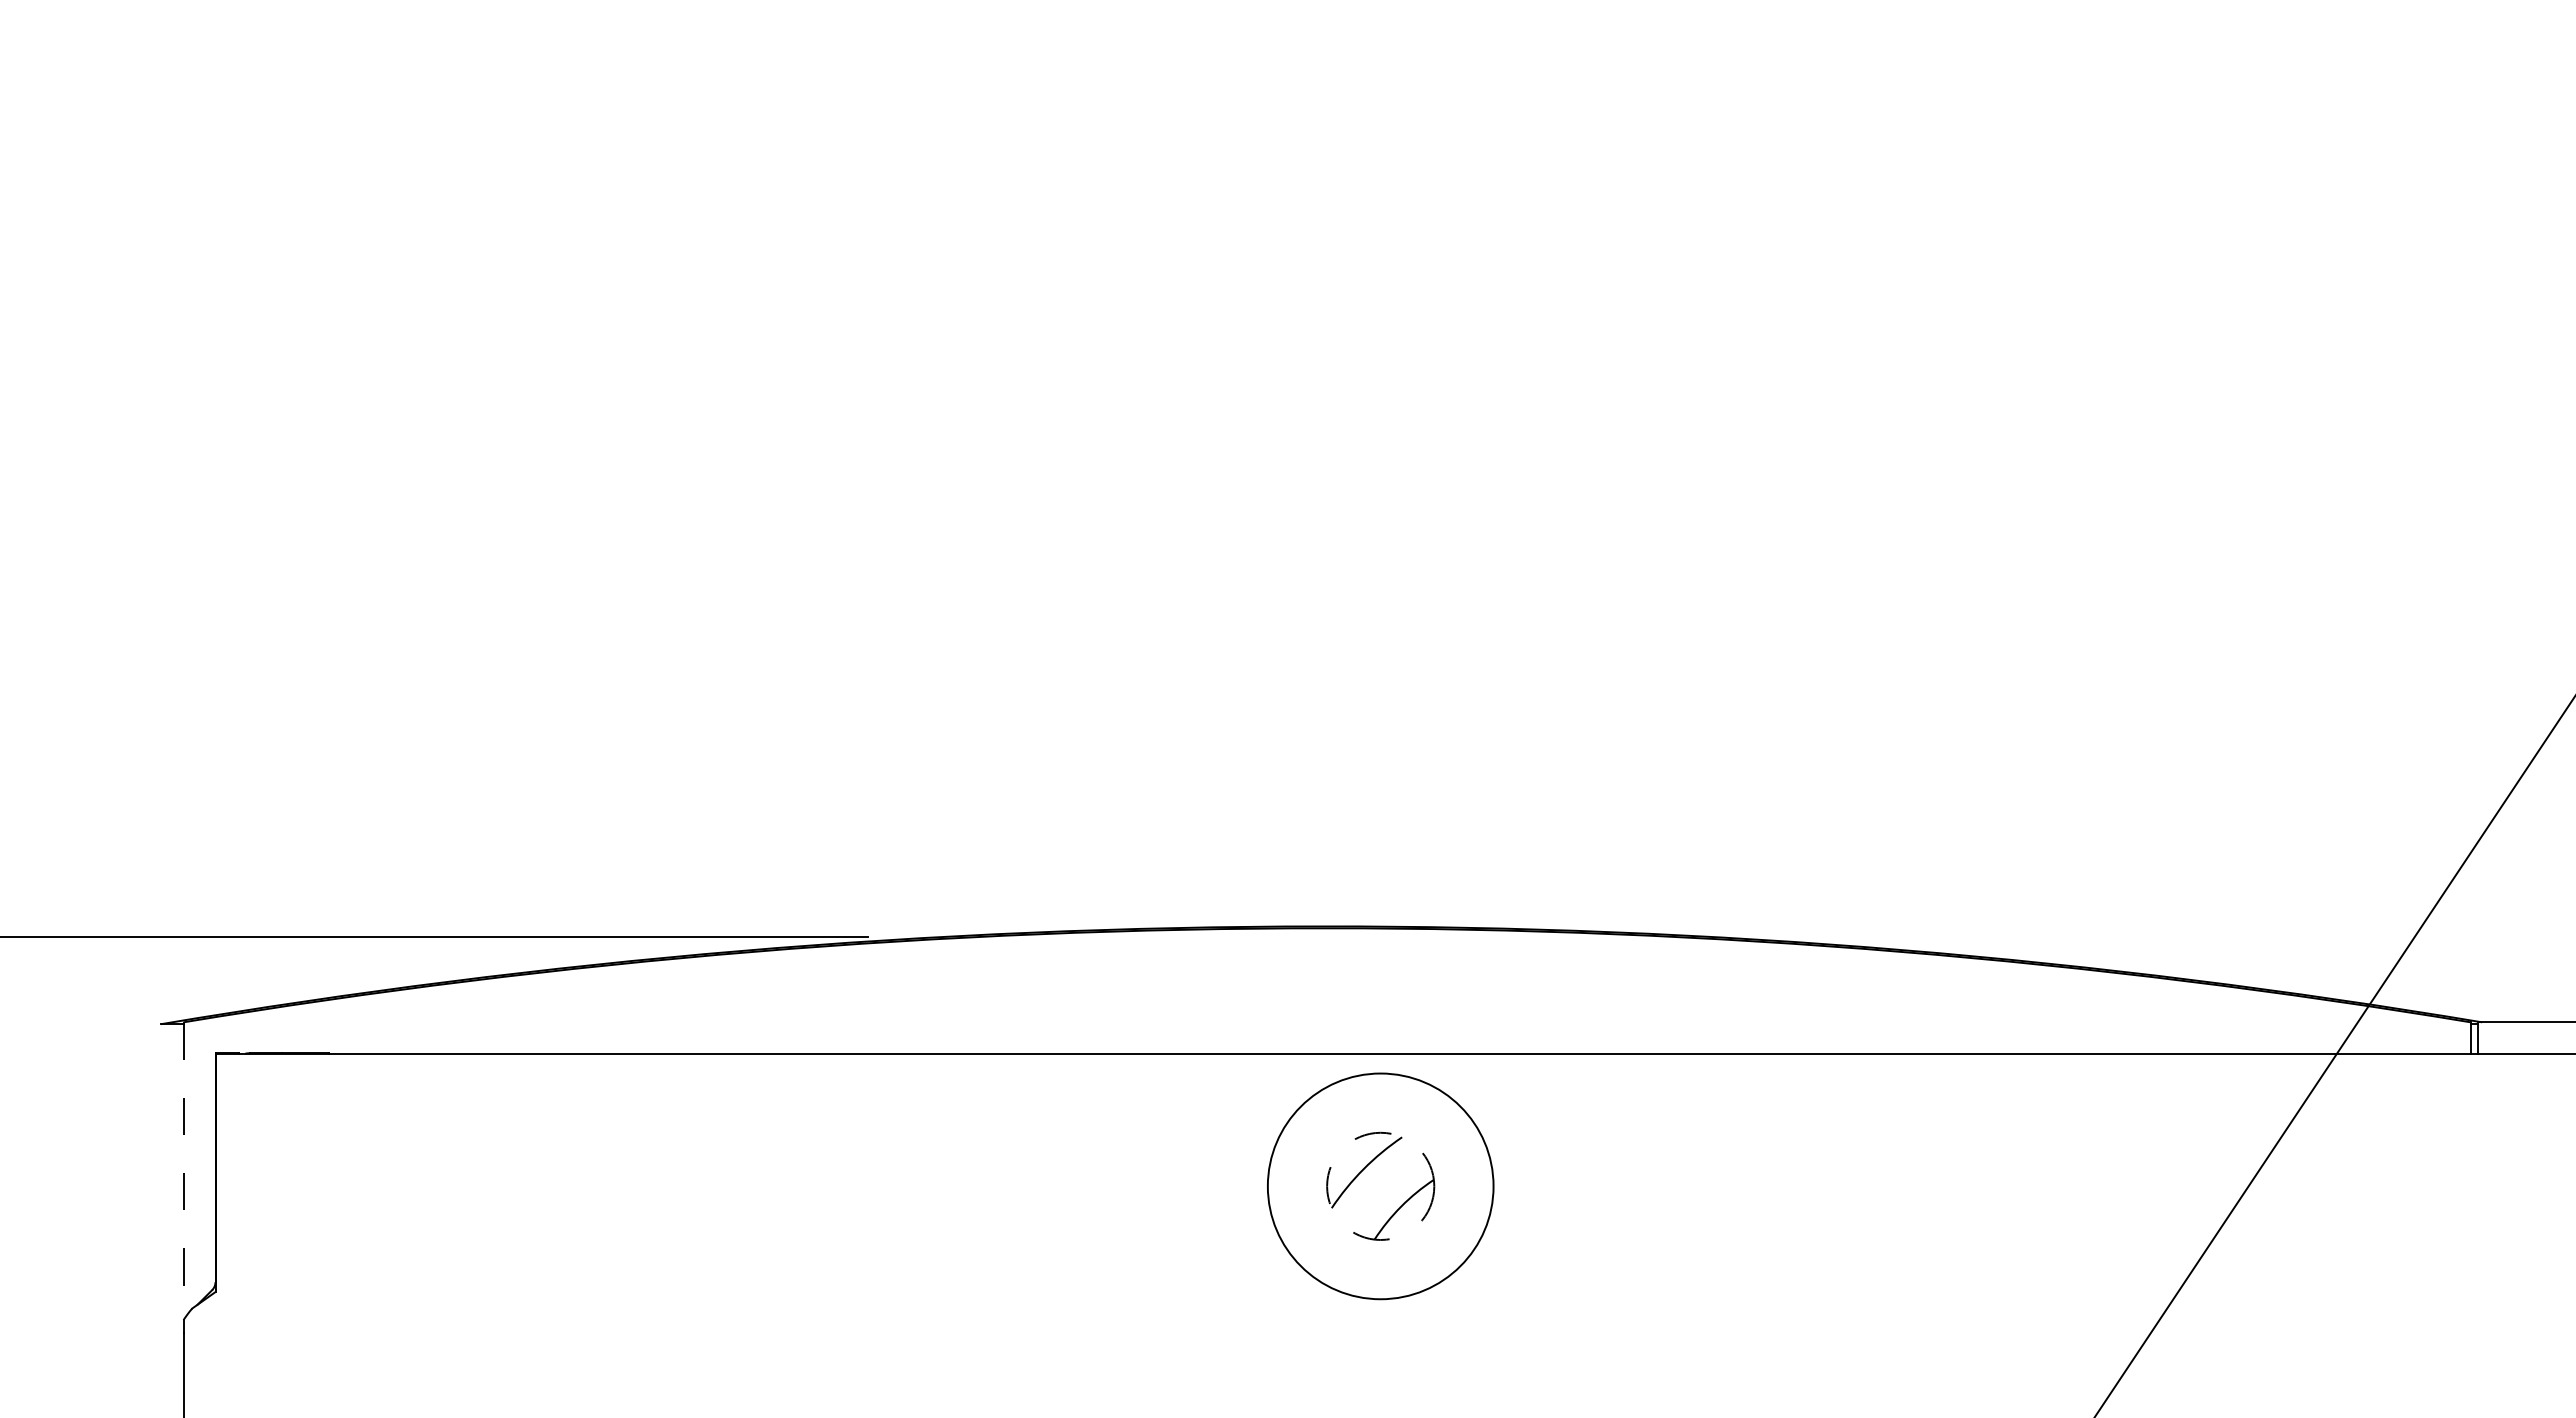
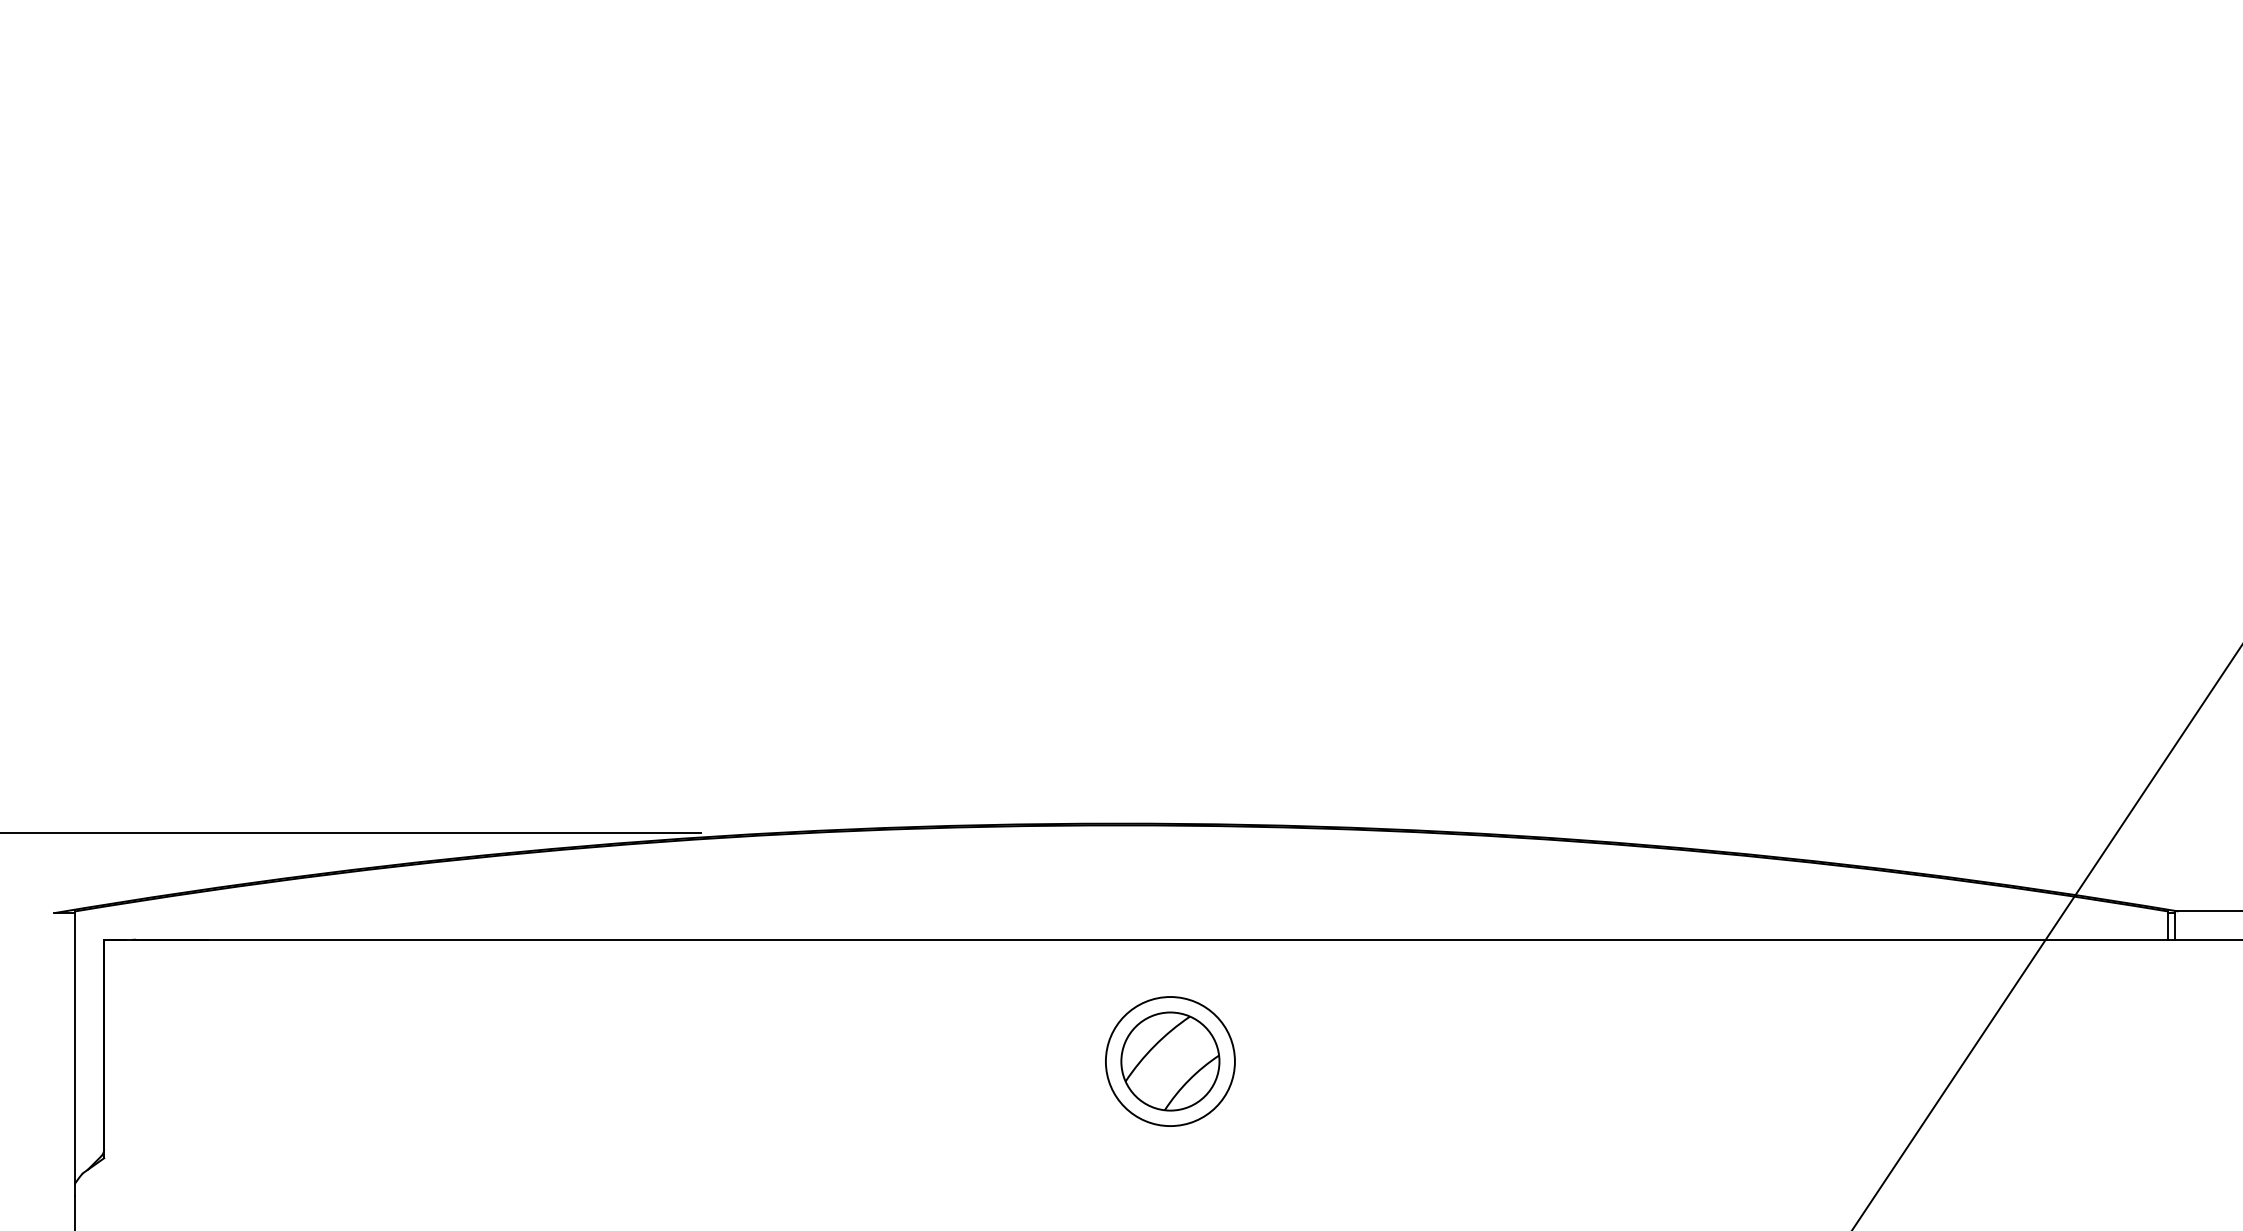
line: (183, 1171) -> (74, 1047), dashed -> solid
circle: (1380, 1185) -> (1170, 1060), size x0.62
circle: (1380, 1186) -> (1170, 1061), dashed -> solid

